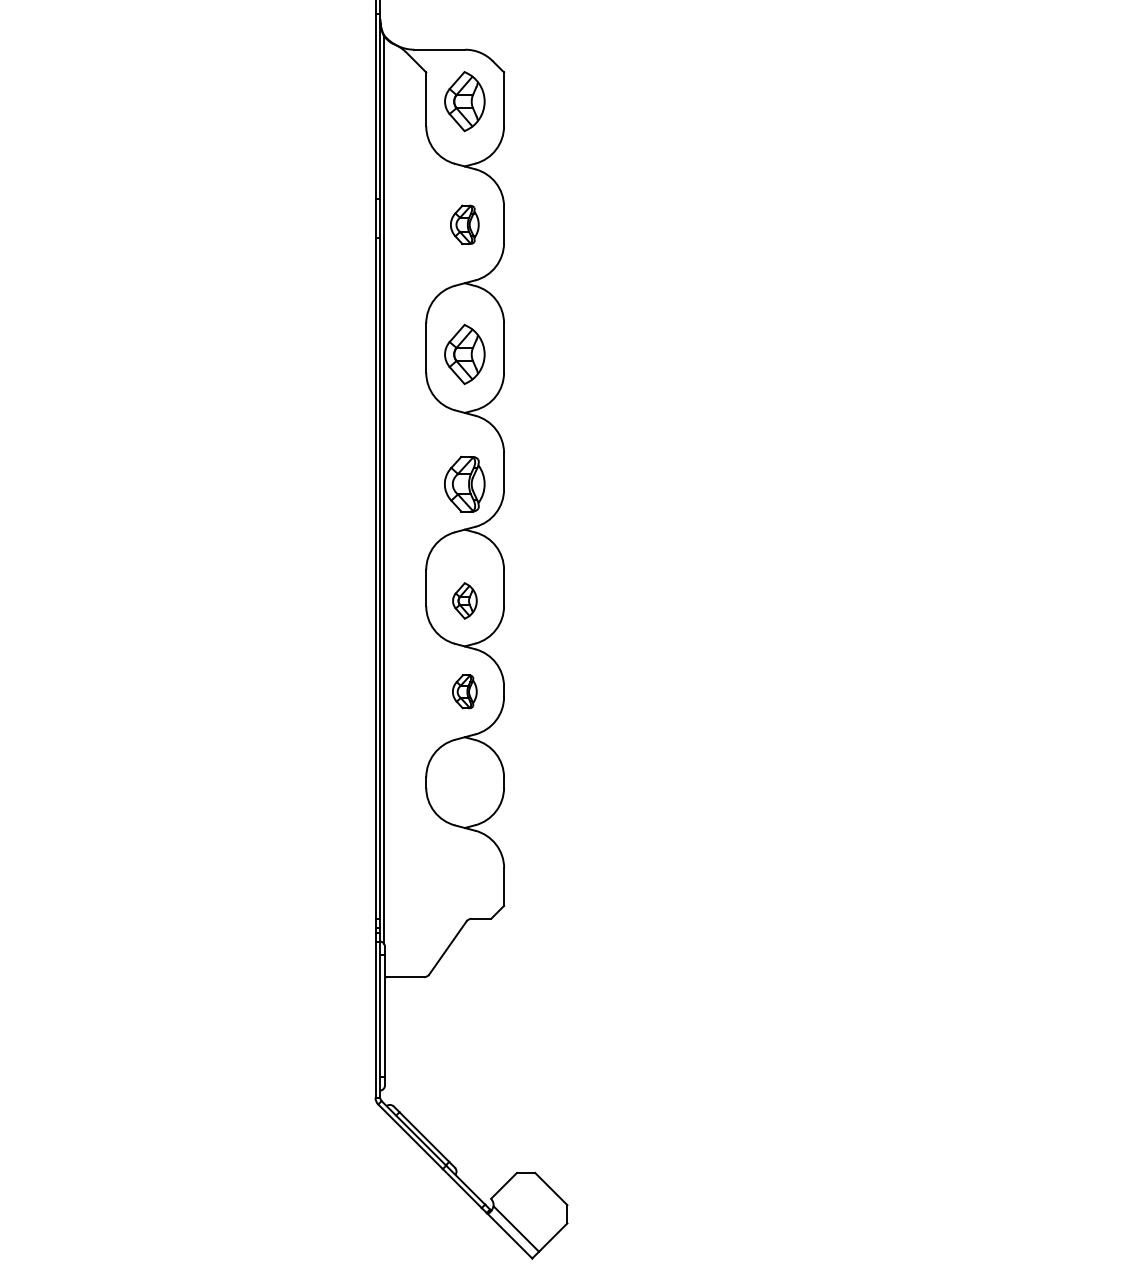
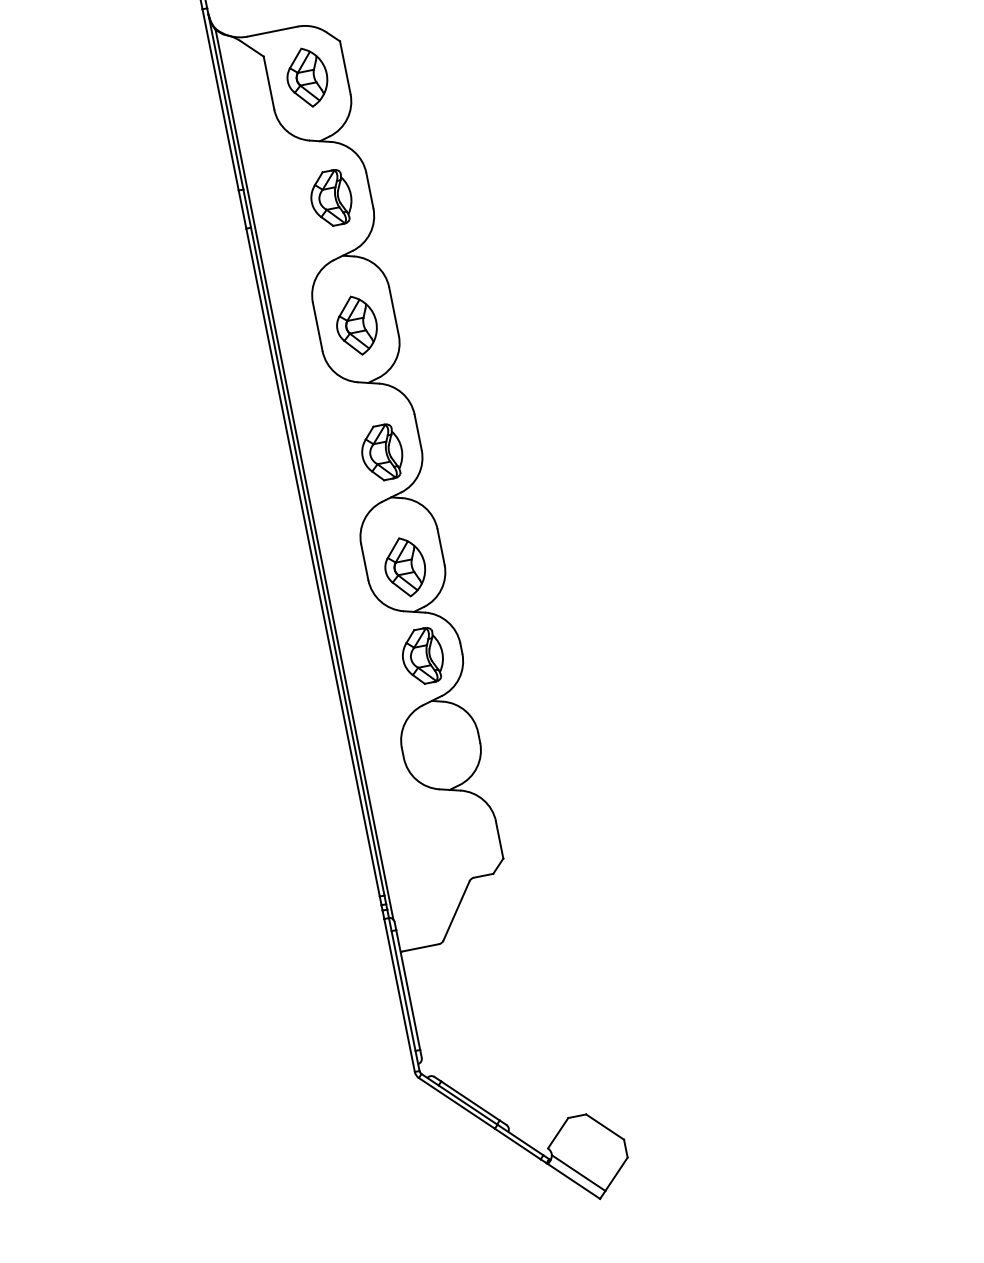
part: (464, 224) -> (331, 198), size x1.43
part: (464, 600) -> (404, 566), size x1.67
part: (464, 691) -> (422, 656), size x1.67

